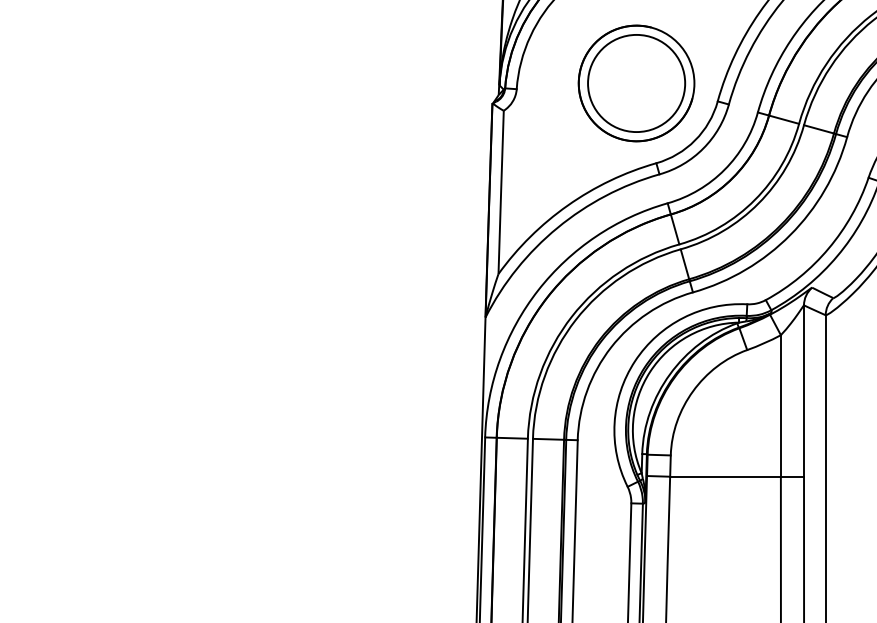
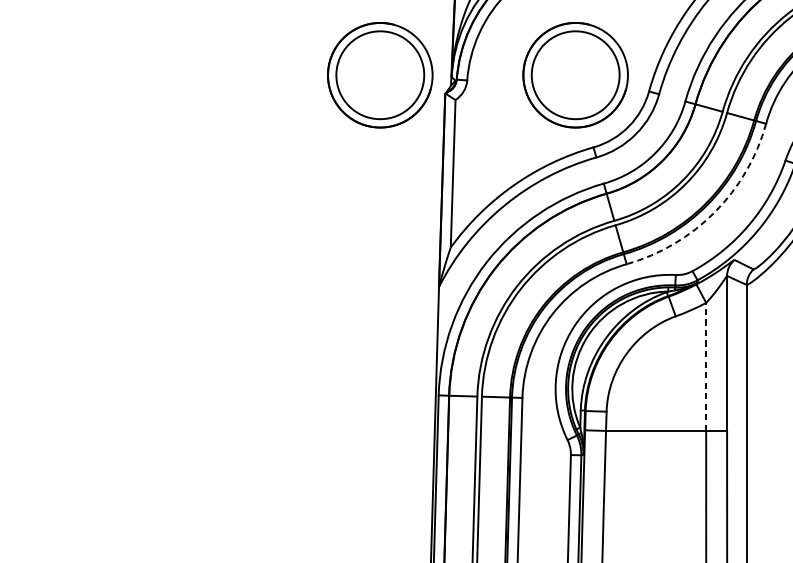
part: (420, 83) -> (380, 75), added
arc: (790, 235) -> (714, 212), solid -> dashed
line: (780, 405) -> (705, 366), solid -> dashed

